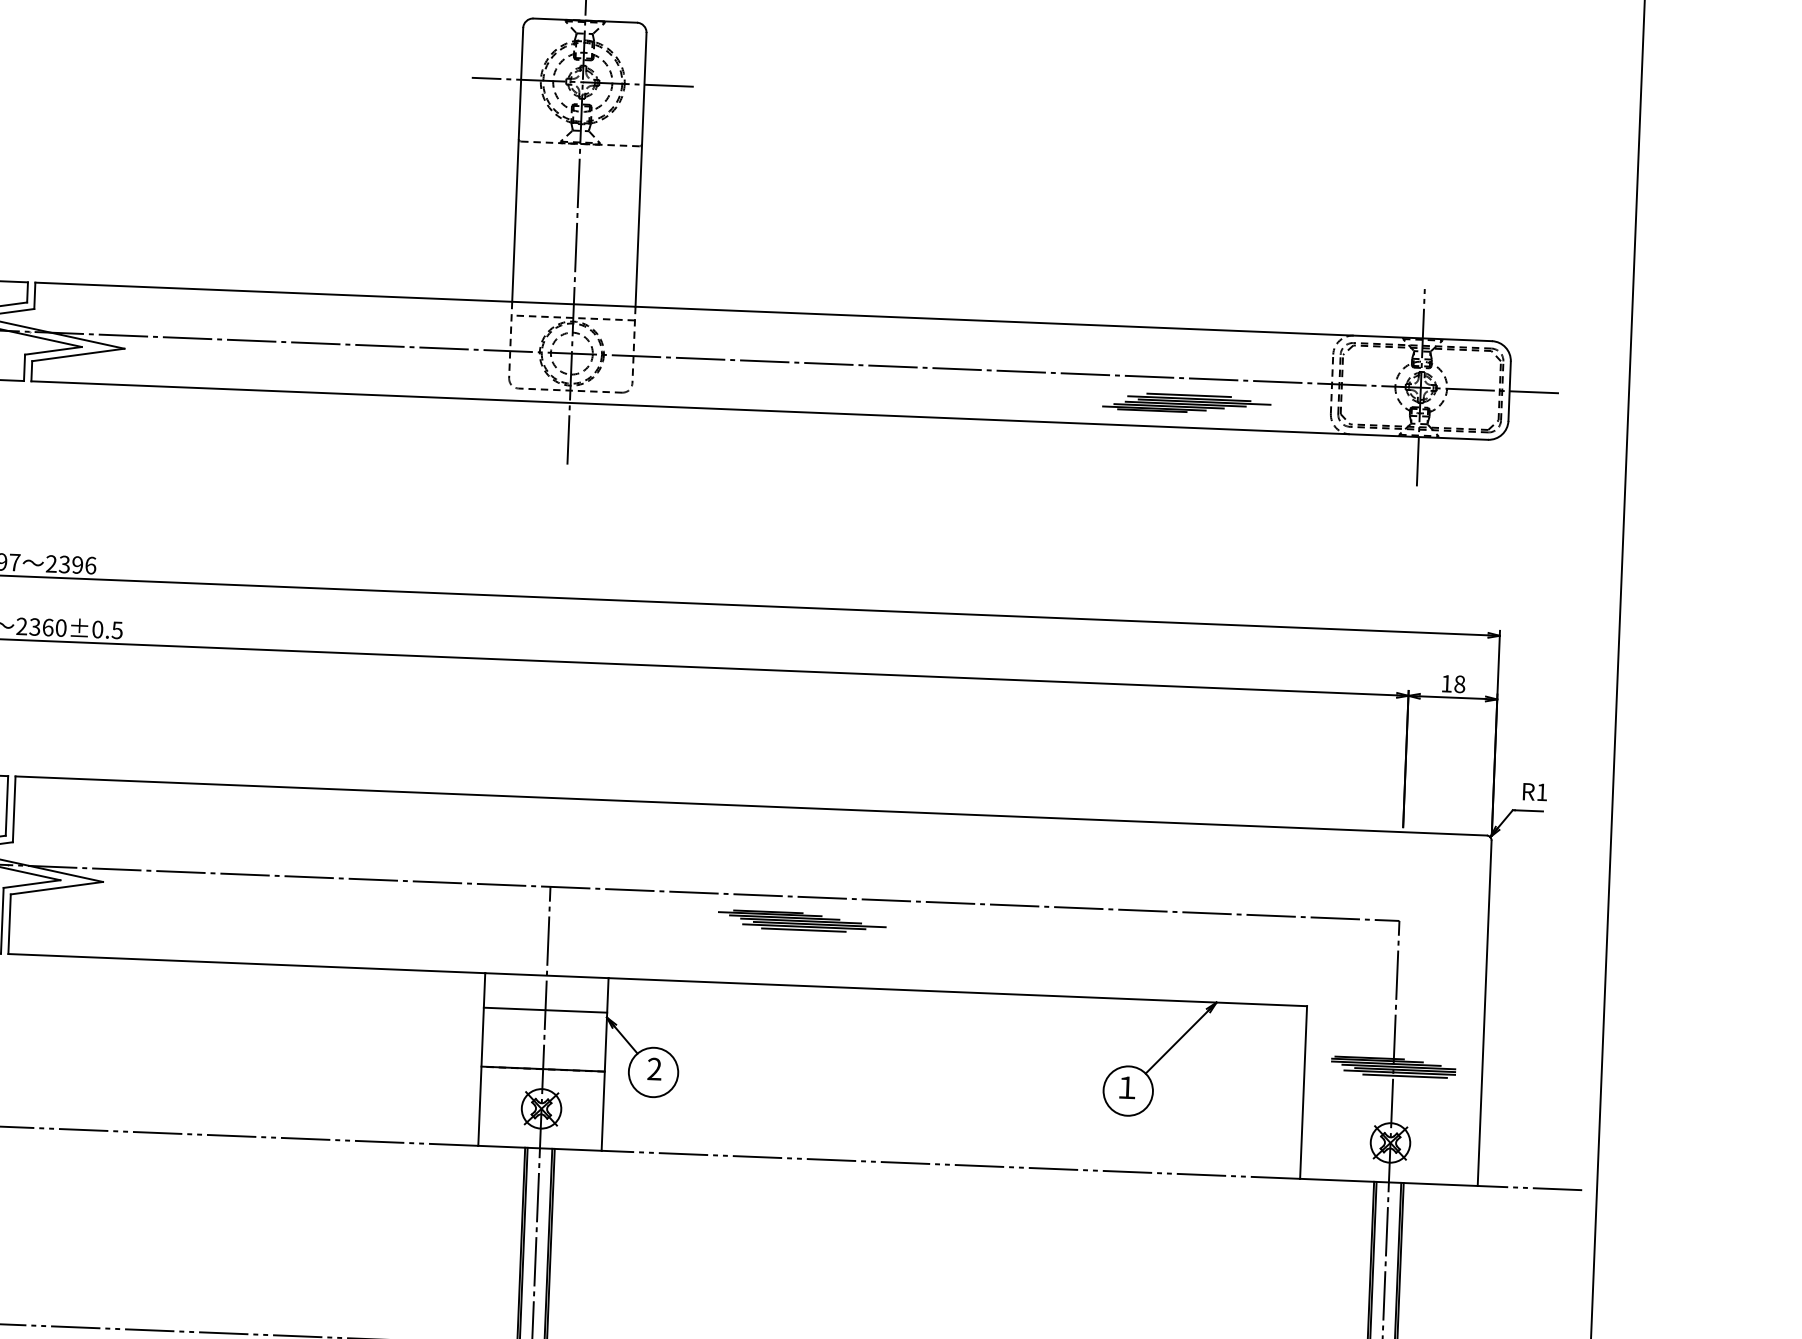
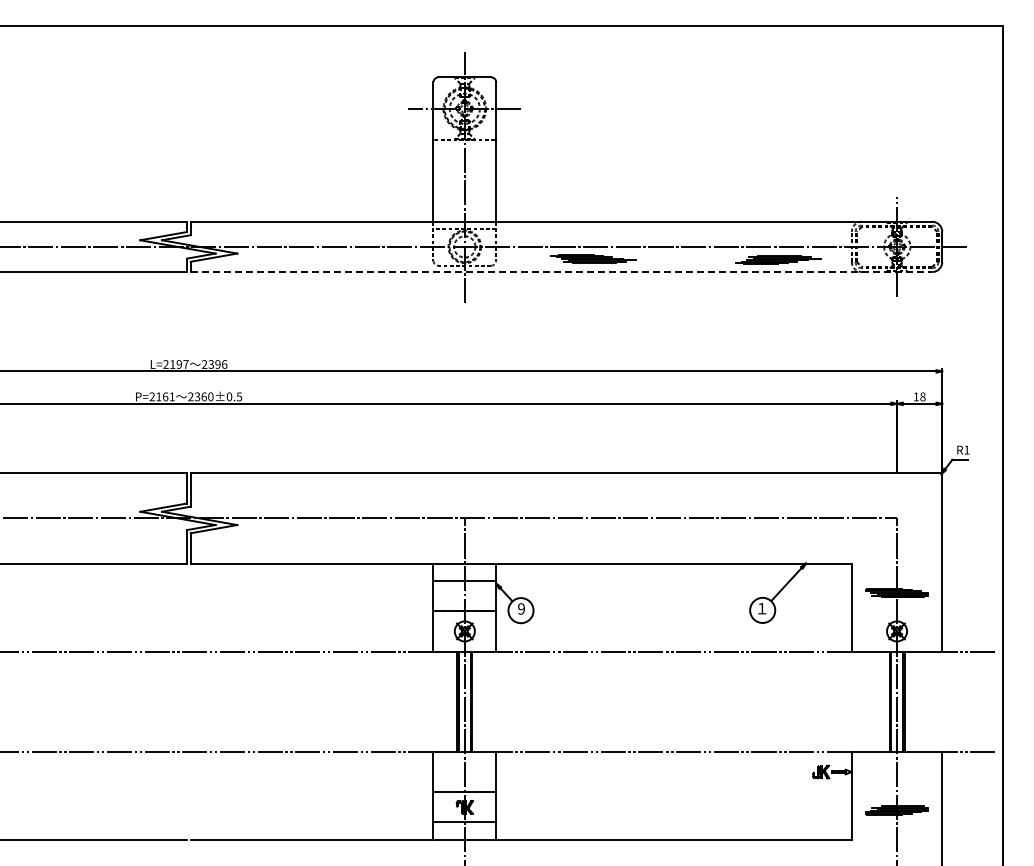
line: (759, 411) -> (561, 272), solid -> dashed
part: (802, 920) -> (593, 258), moved
text: (654, 1068) -> (521, 608), 2 -> 9

